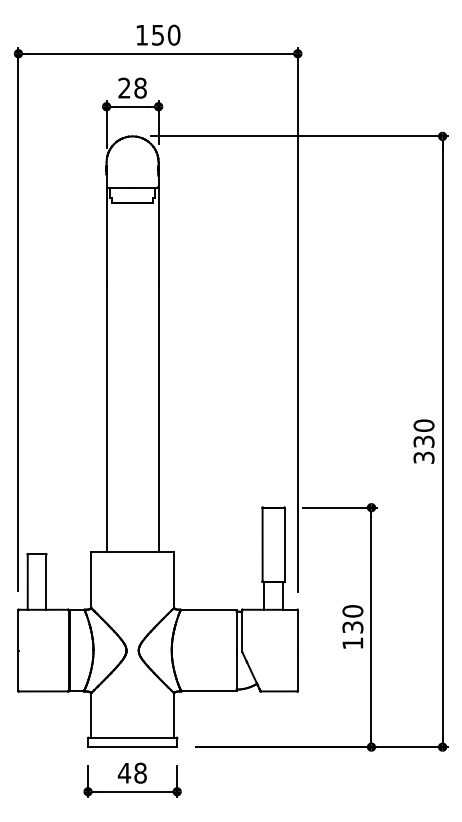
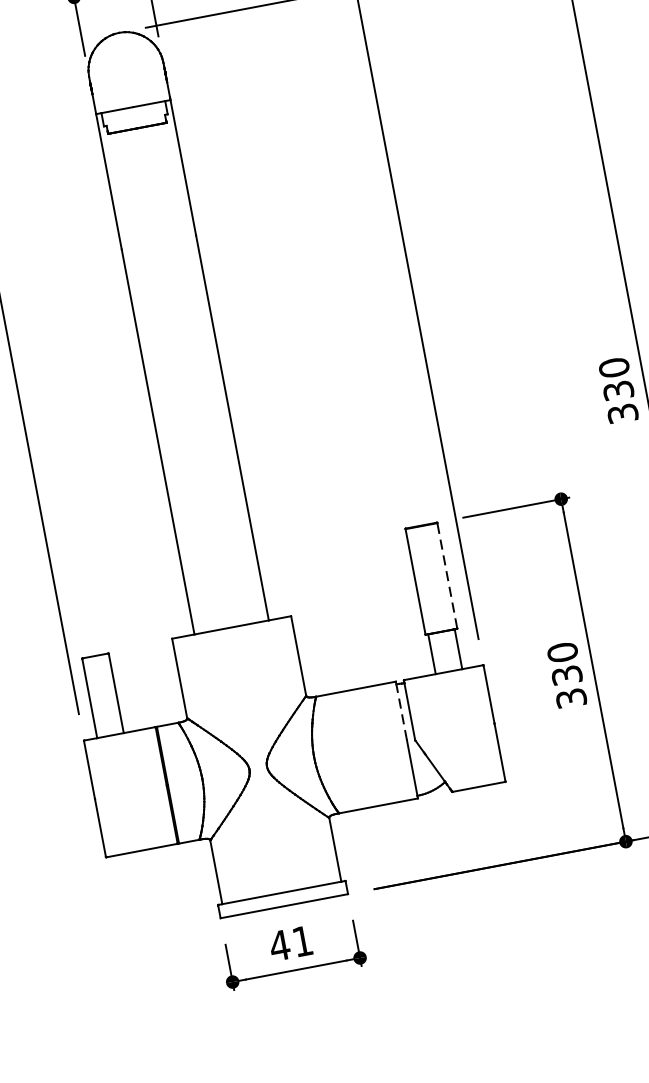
line: (284, 544) -> (446, 575), solid -> dashed
line: (236, 630) -> (401, 711), solid -> dashed
text: (352, 643) -> (570, 698), 130 -> 330
text: (140, 772) -> (302, 940), 48 -> 41

